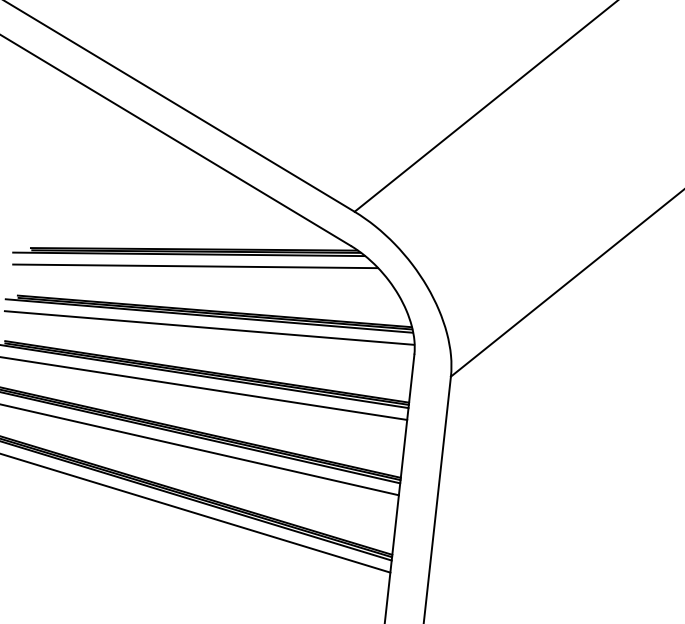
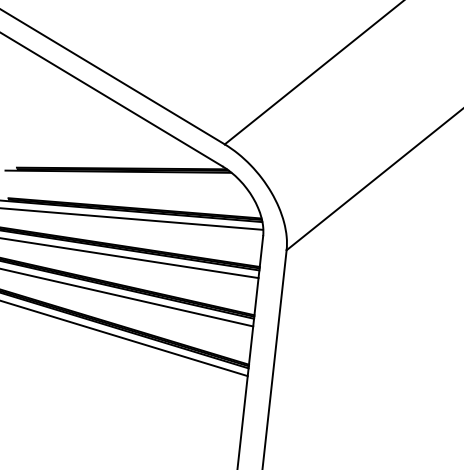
line: (195, 266) -> (122, 179), removed

